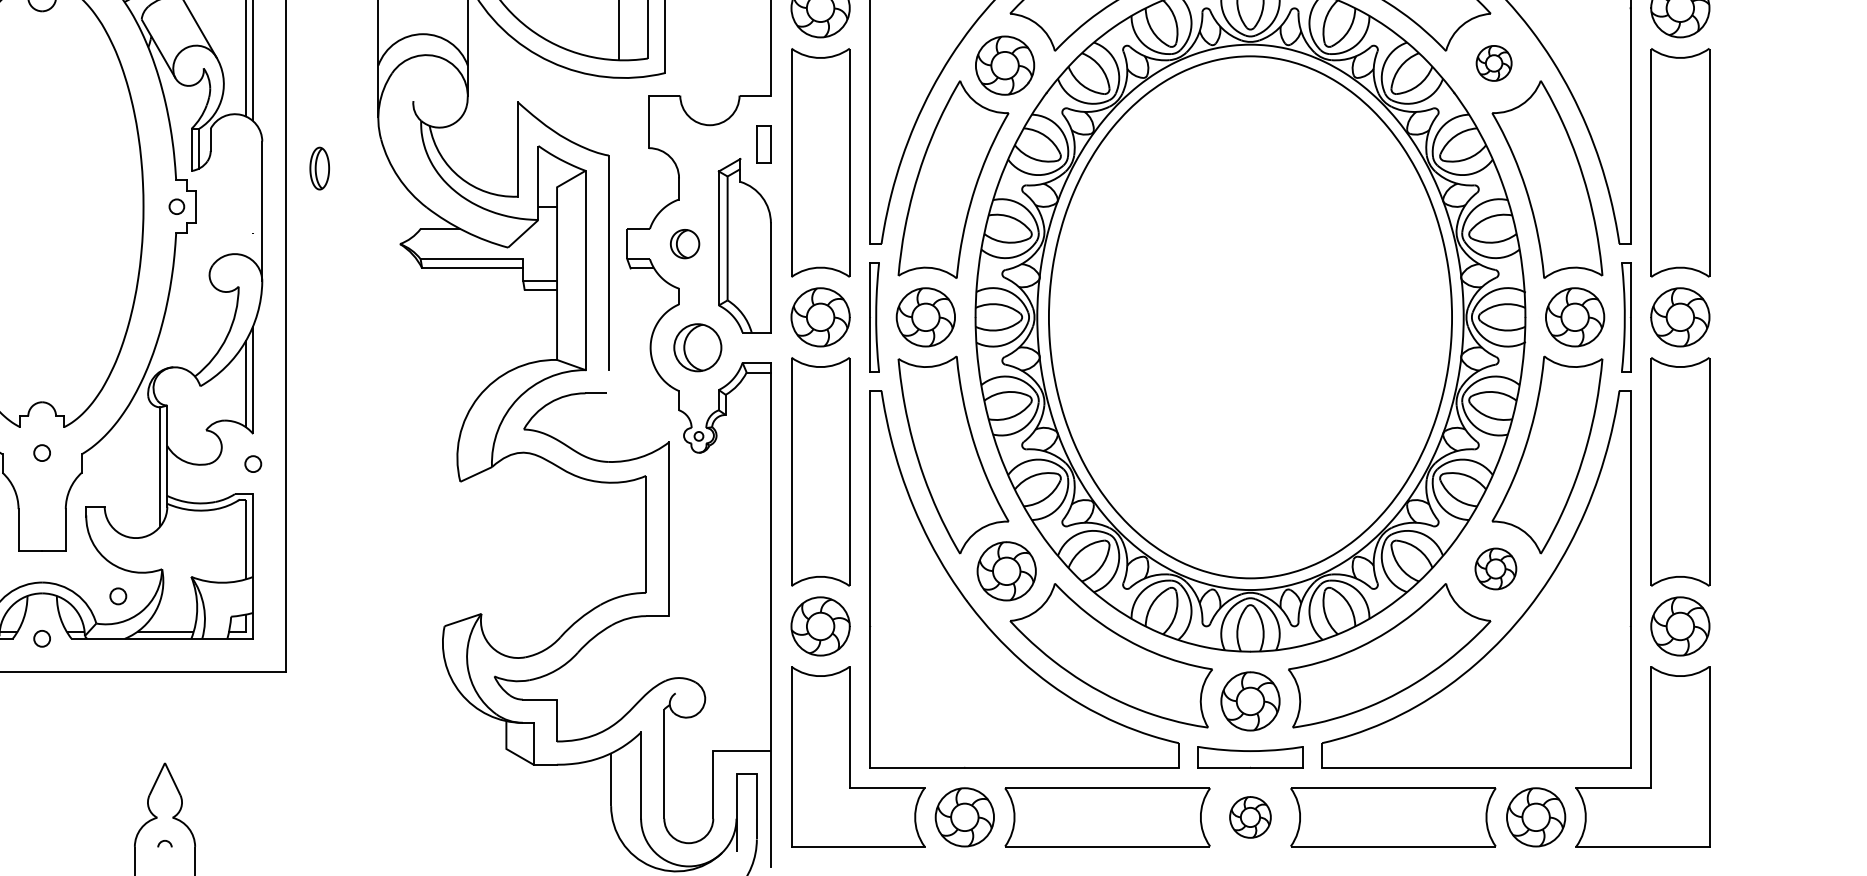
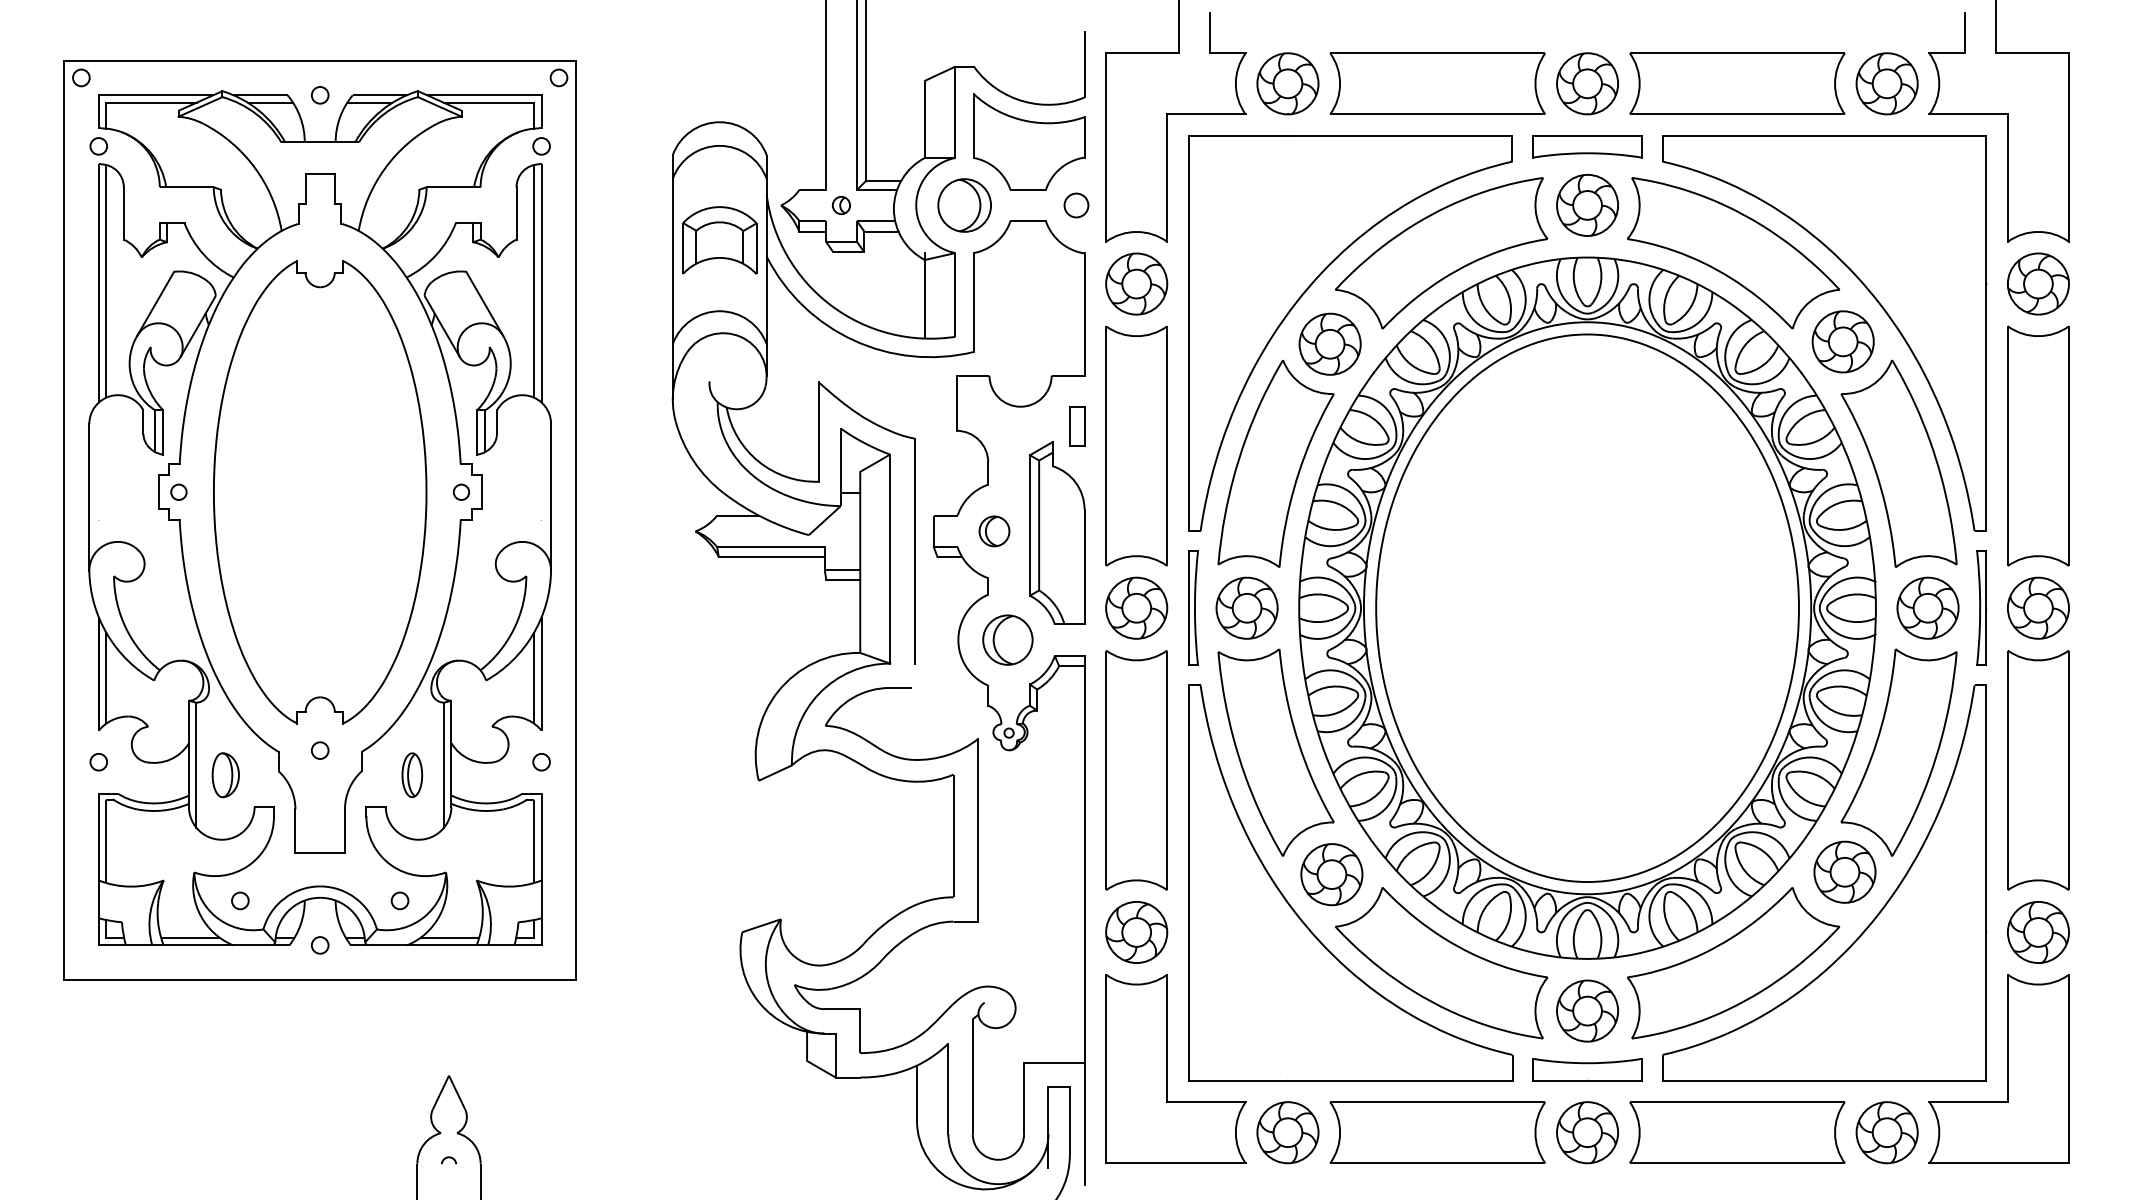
part: (1493, 63) -> (1842, 341), size x1.67
part: (319, 168) -> (412, 775), moved
part: (1495, 568) -> (1844, 871), size x1.43
part: (1250, 817) -> (1587, 1132), size x1.43

